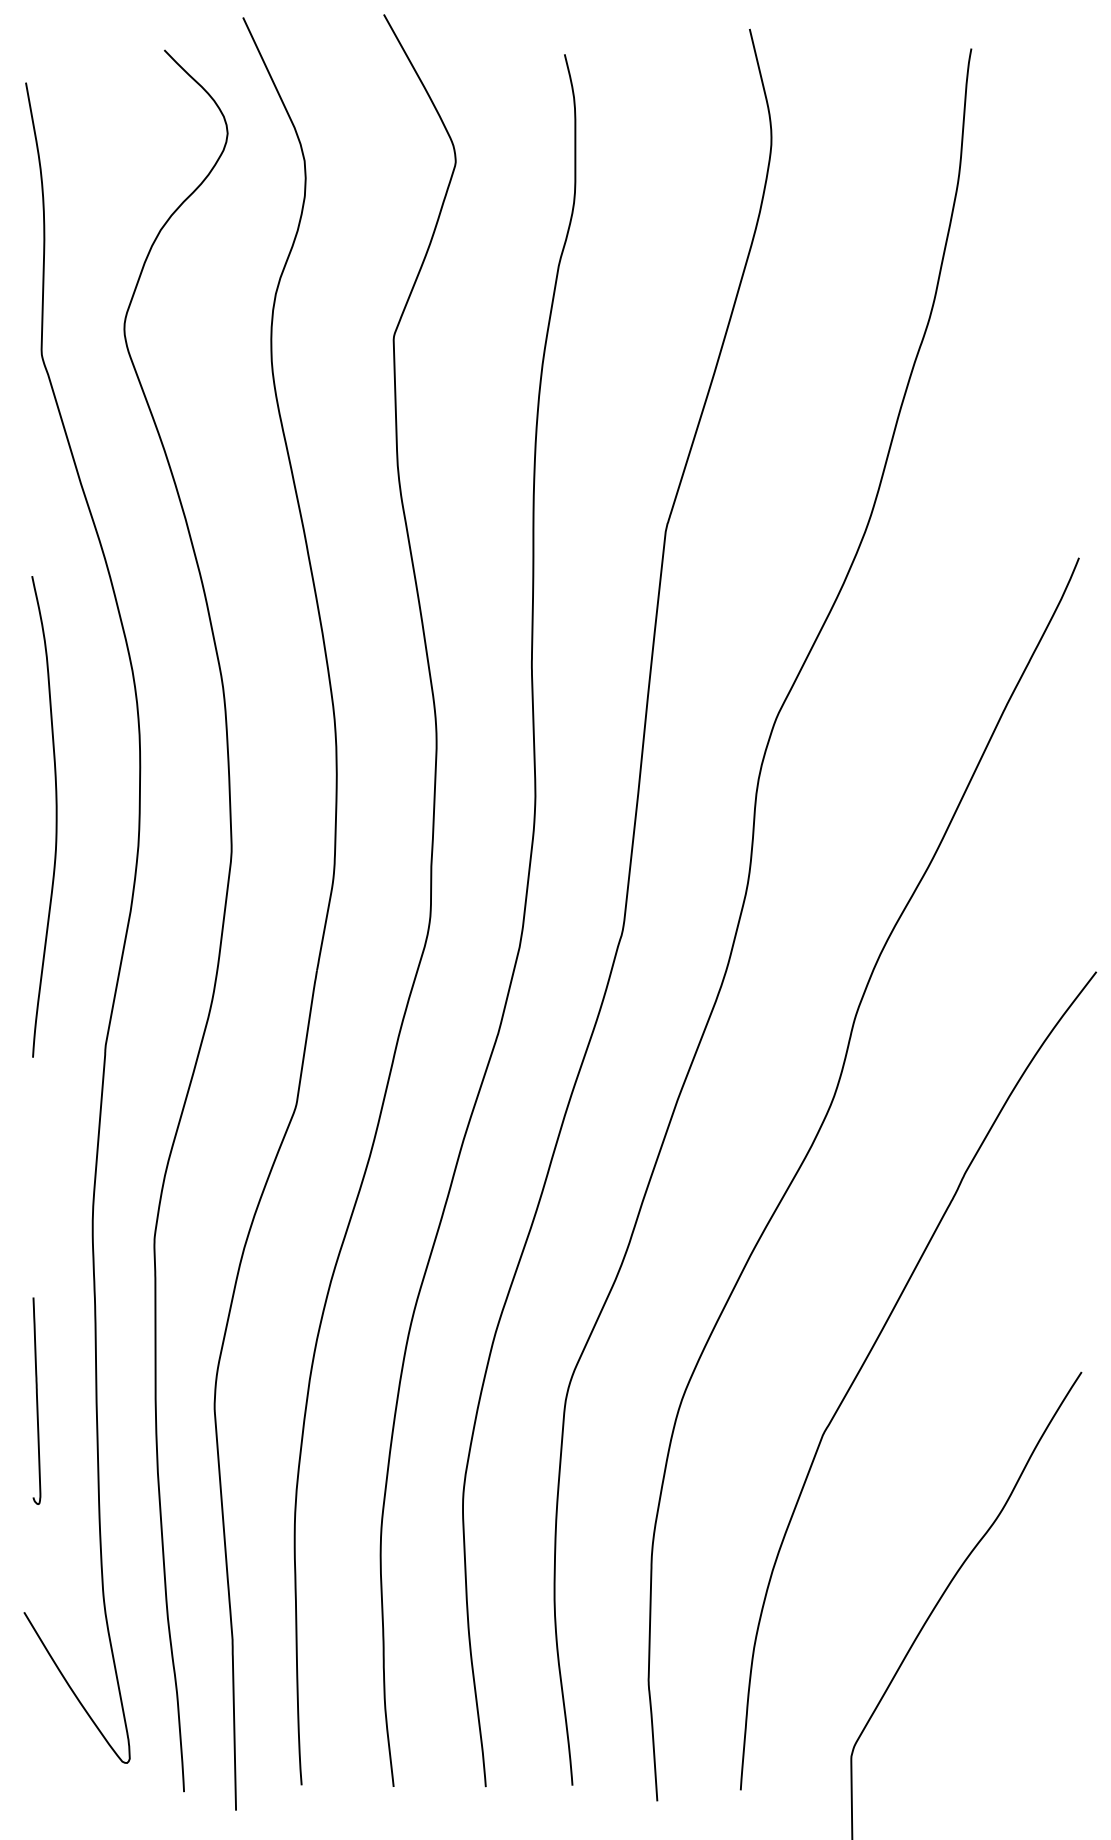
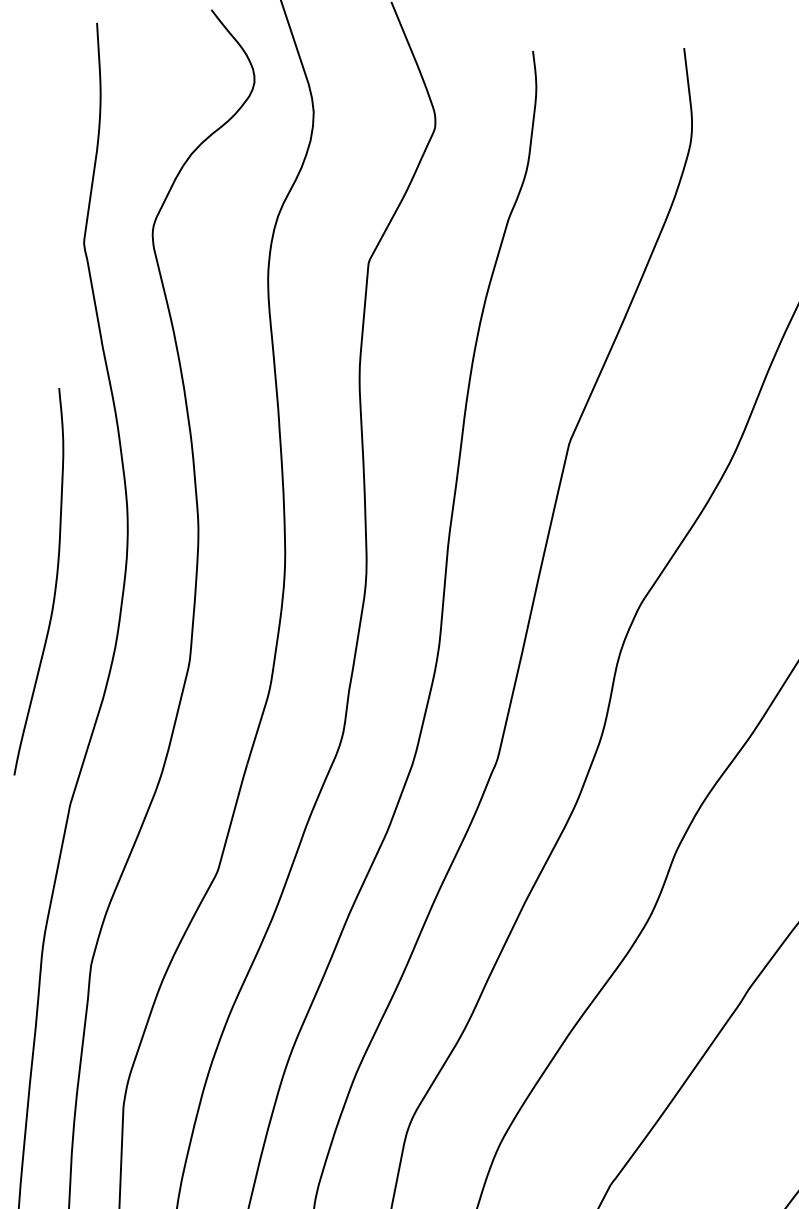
curve: (55, 816) -> (55, 583), moved

